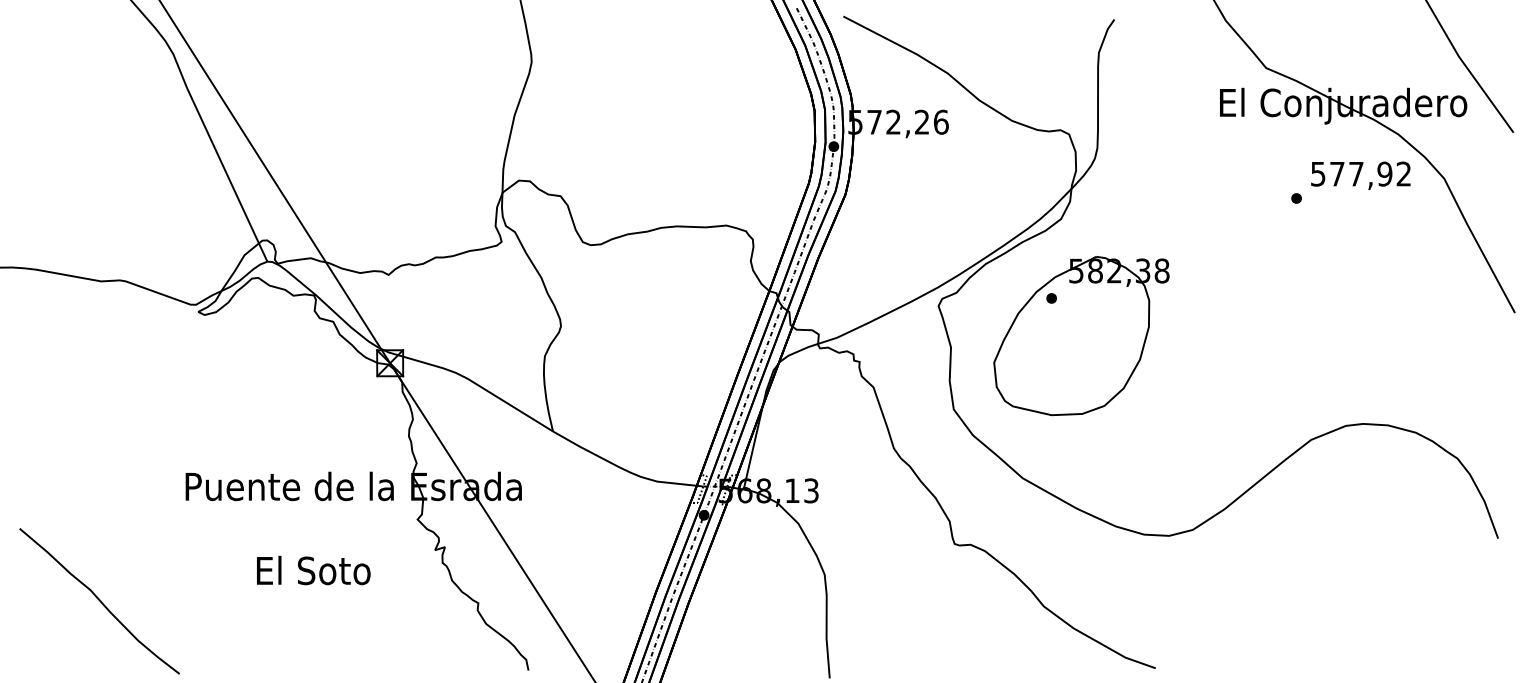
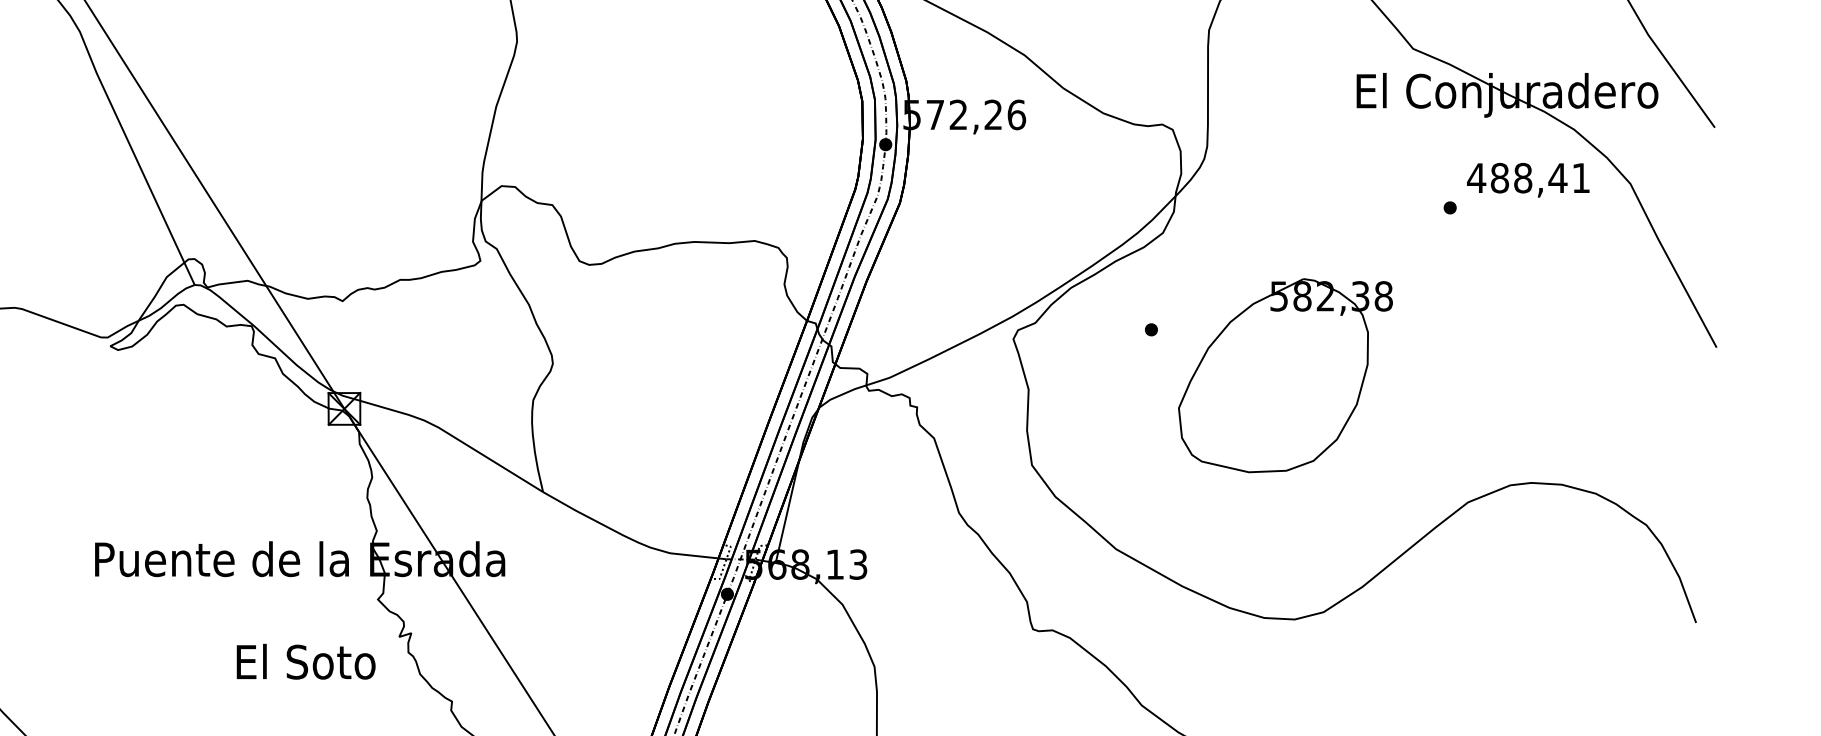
text: (1360, 173) -> (1528, 177), 577,92 -> 488,41
part: (1081, 336) -> (1285, 376), moved
text: (313, 570) -> (305, 661), moved

